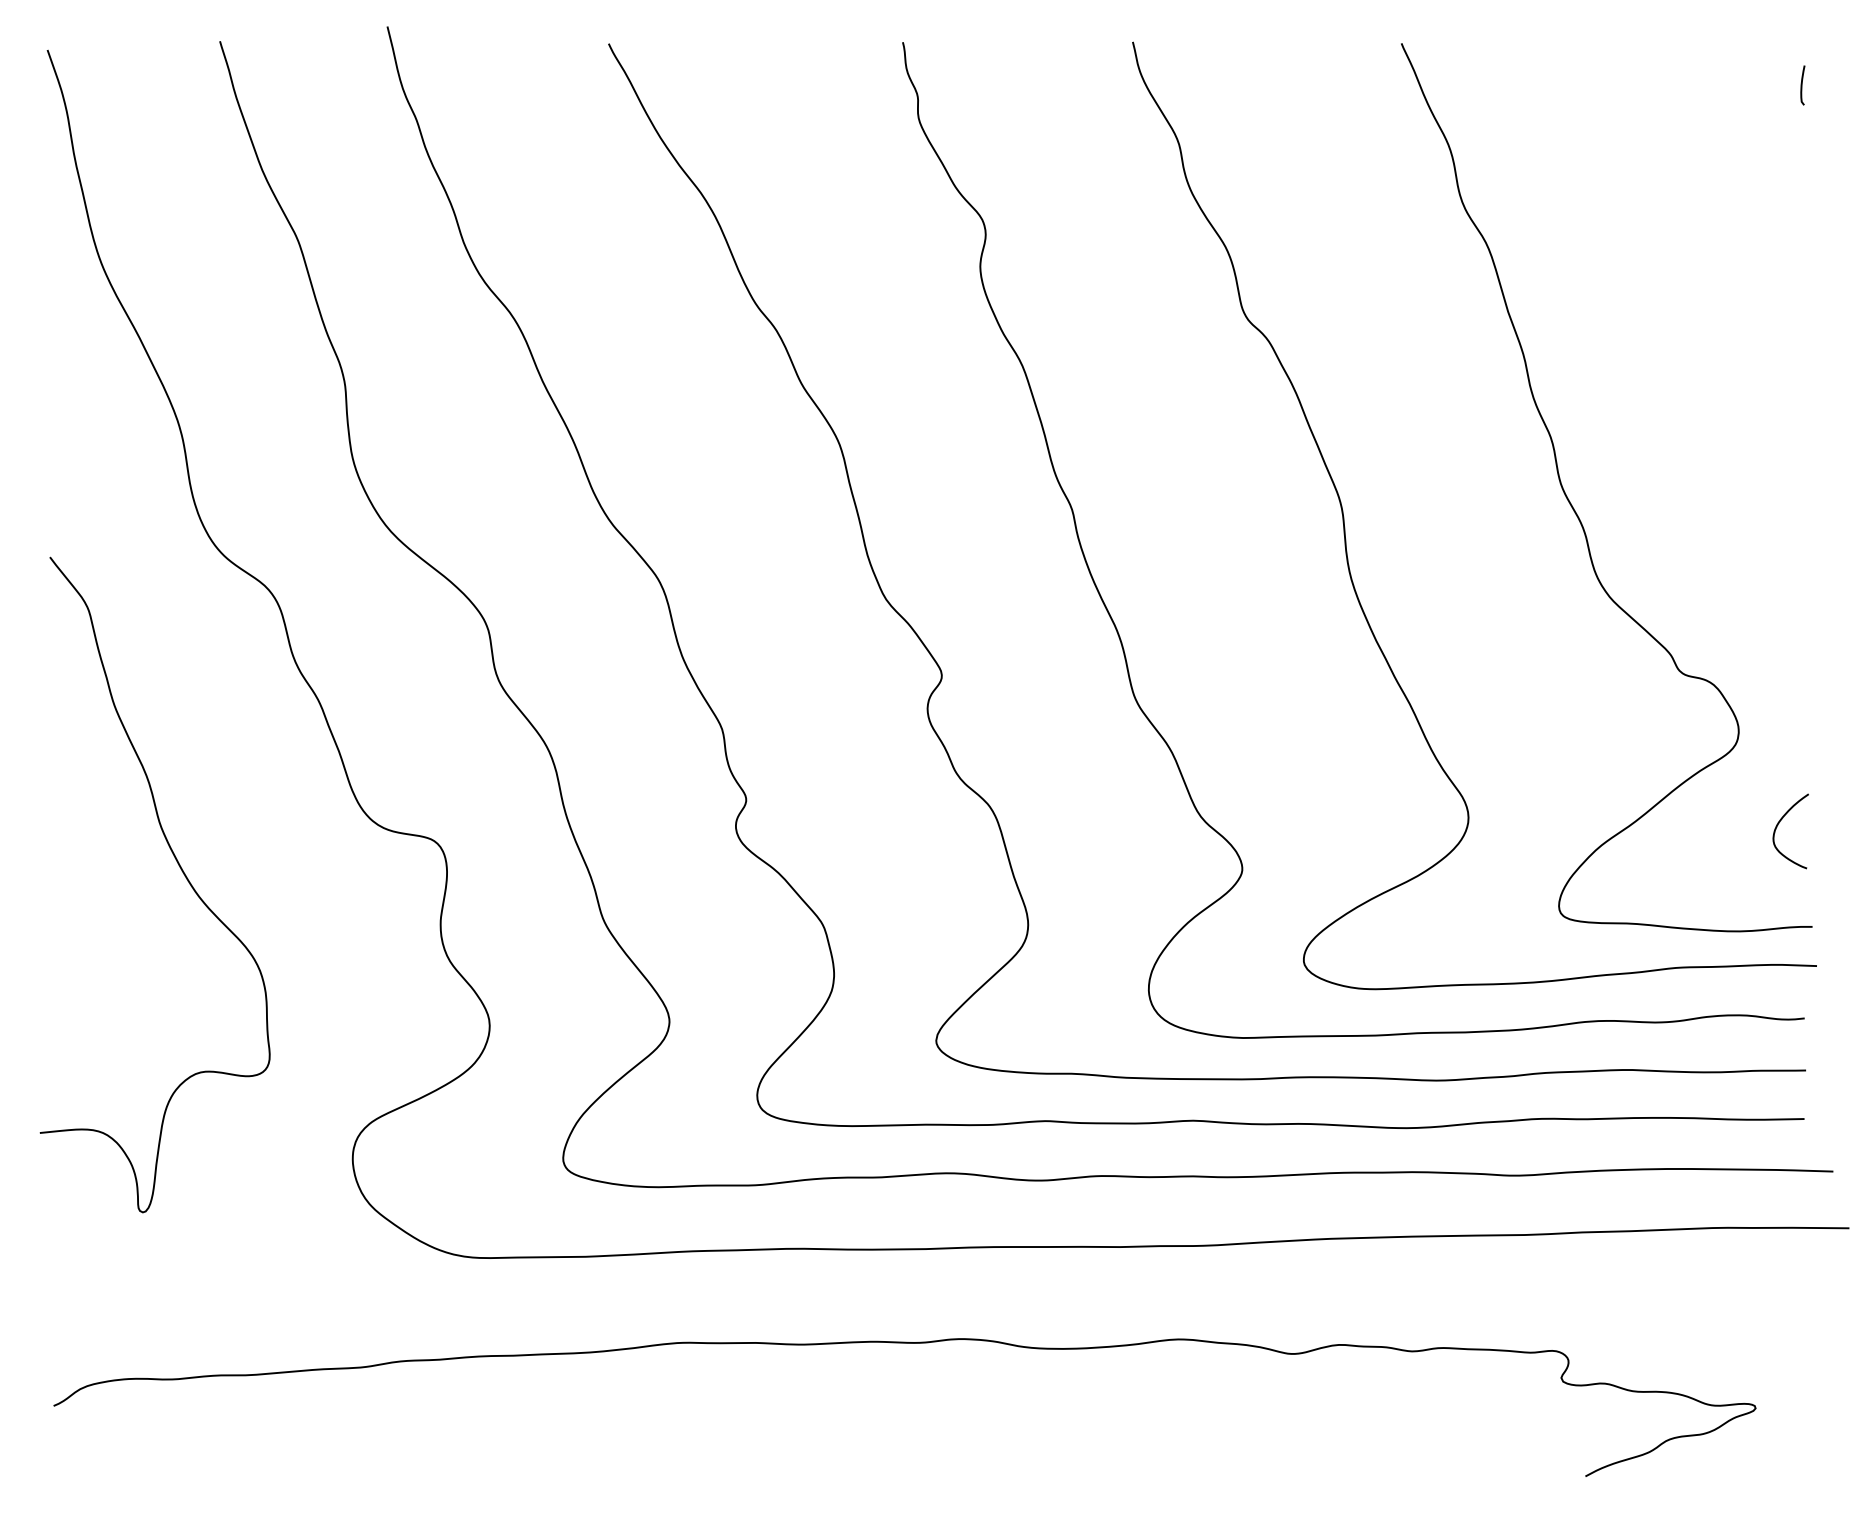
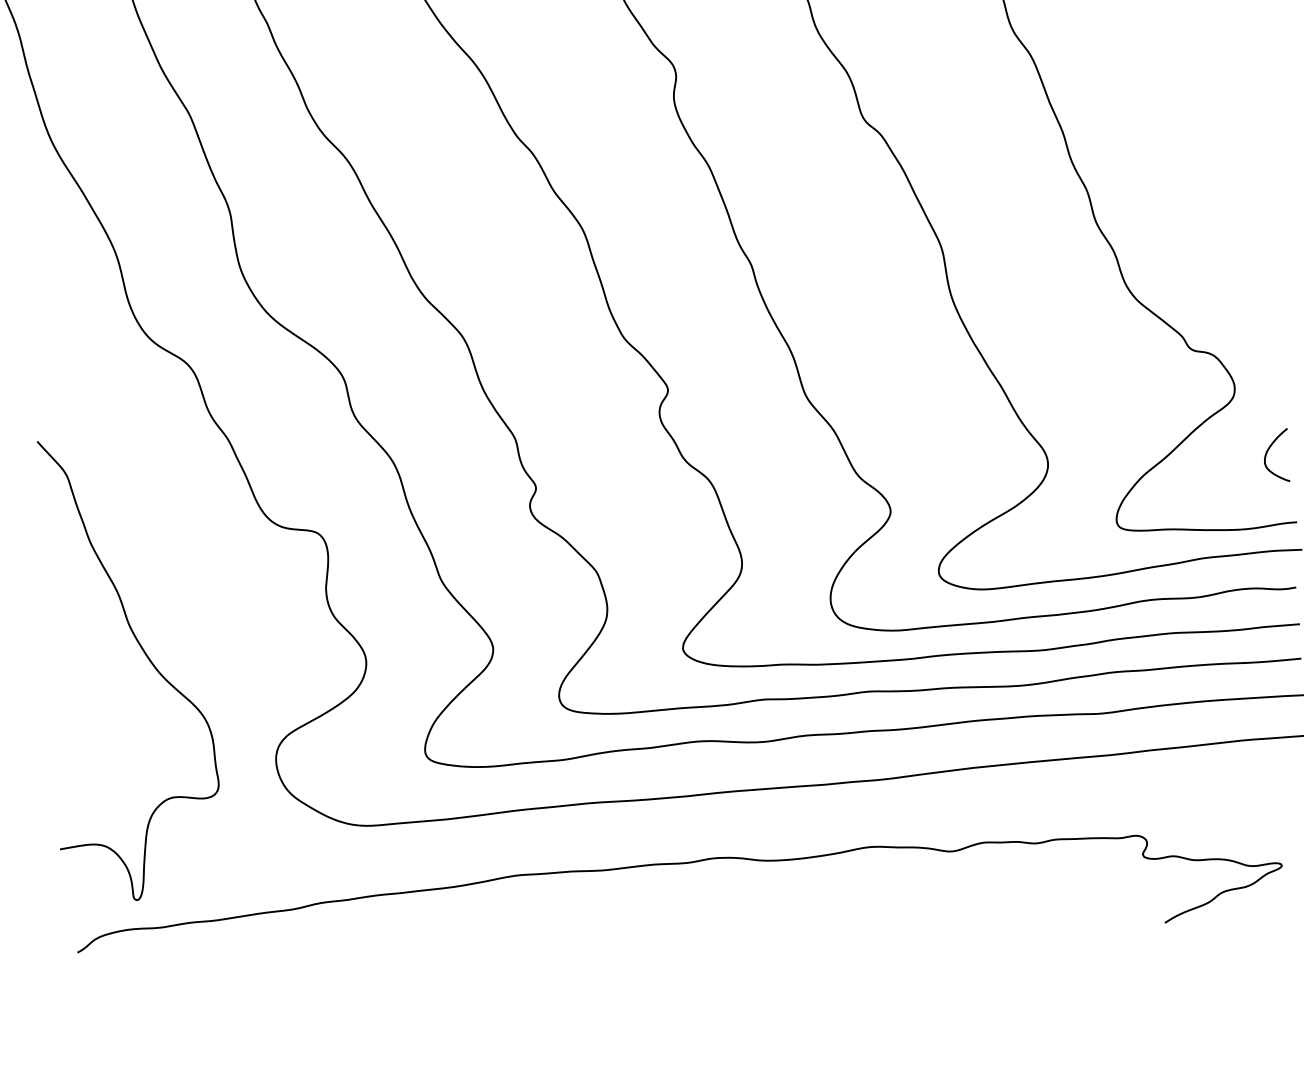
curve: (181, 871) -> (146, 656), moved

